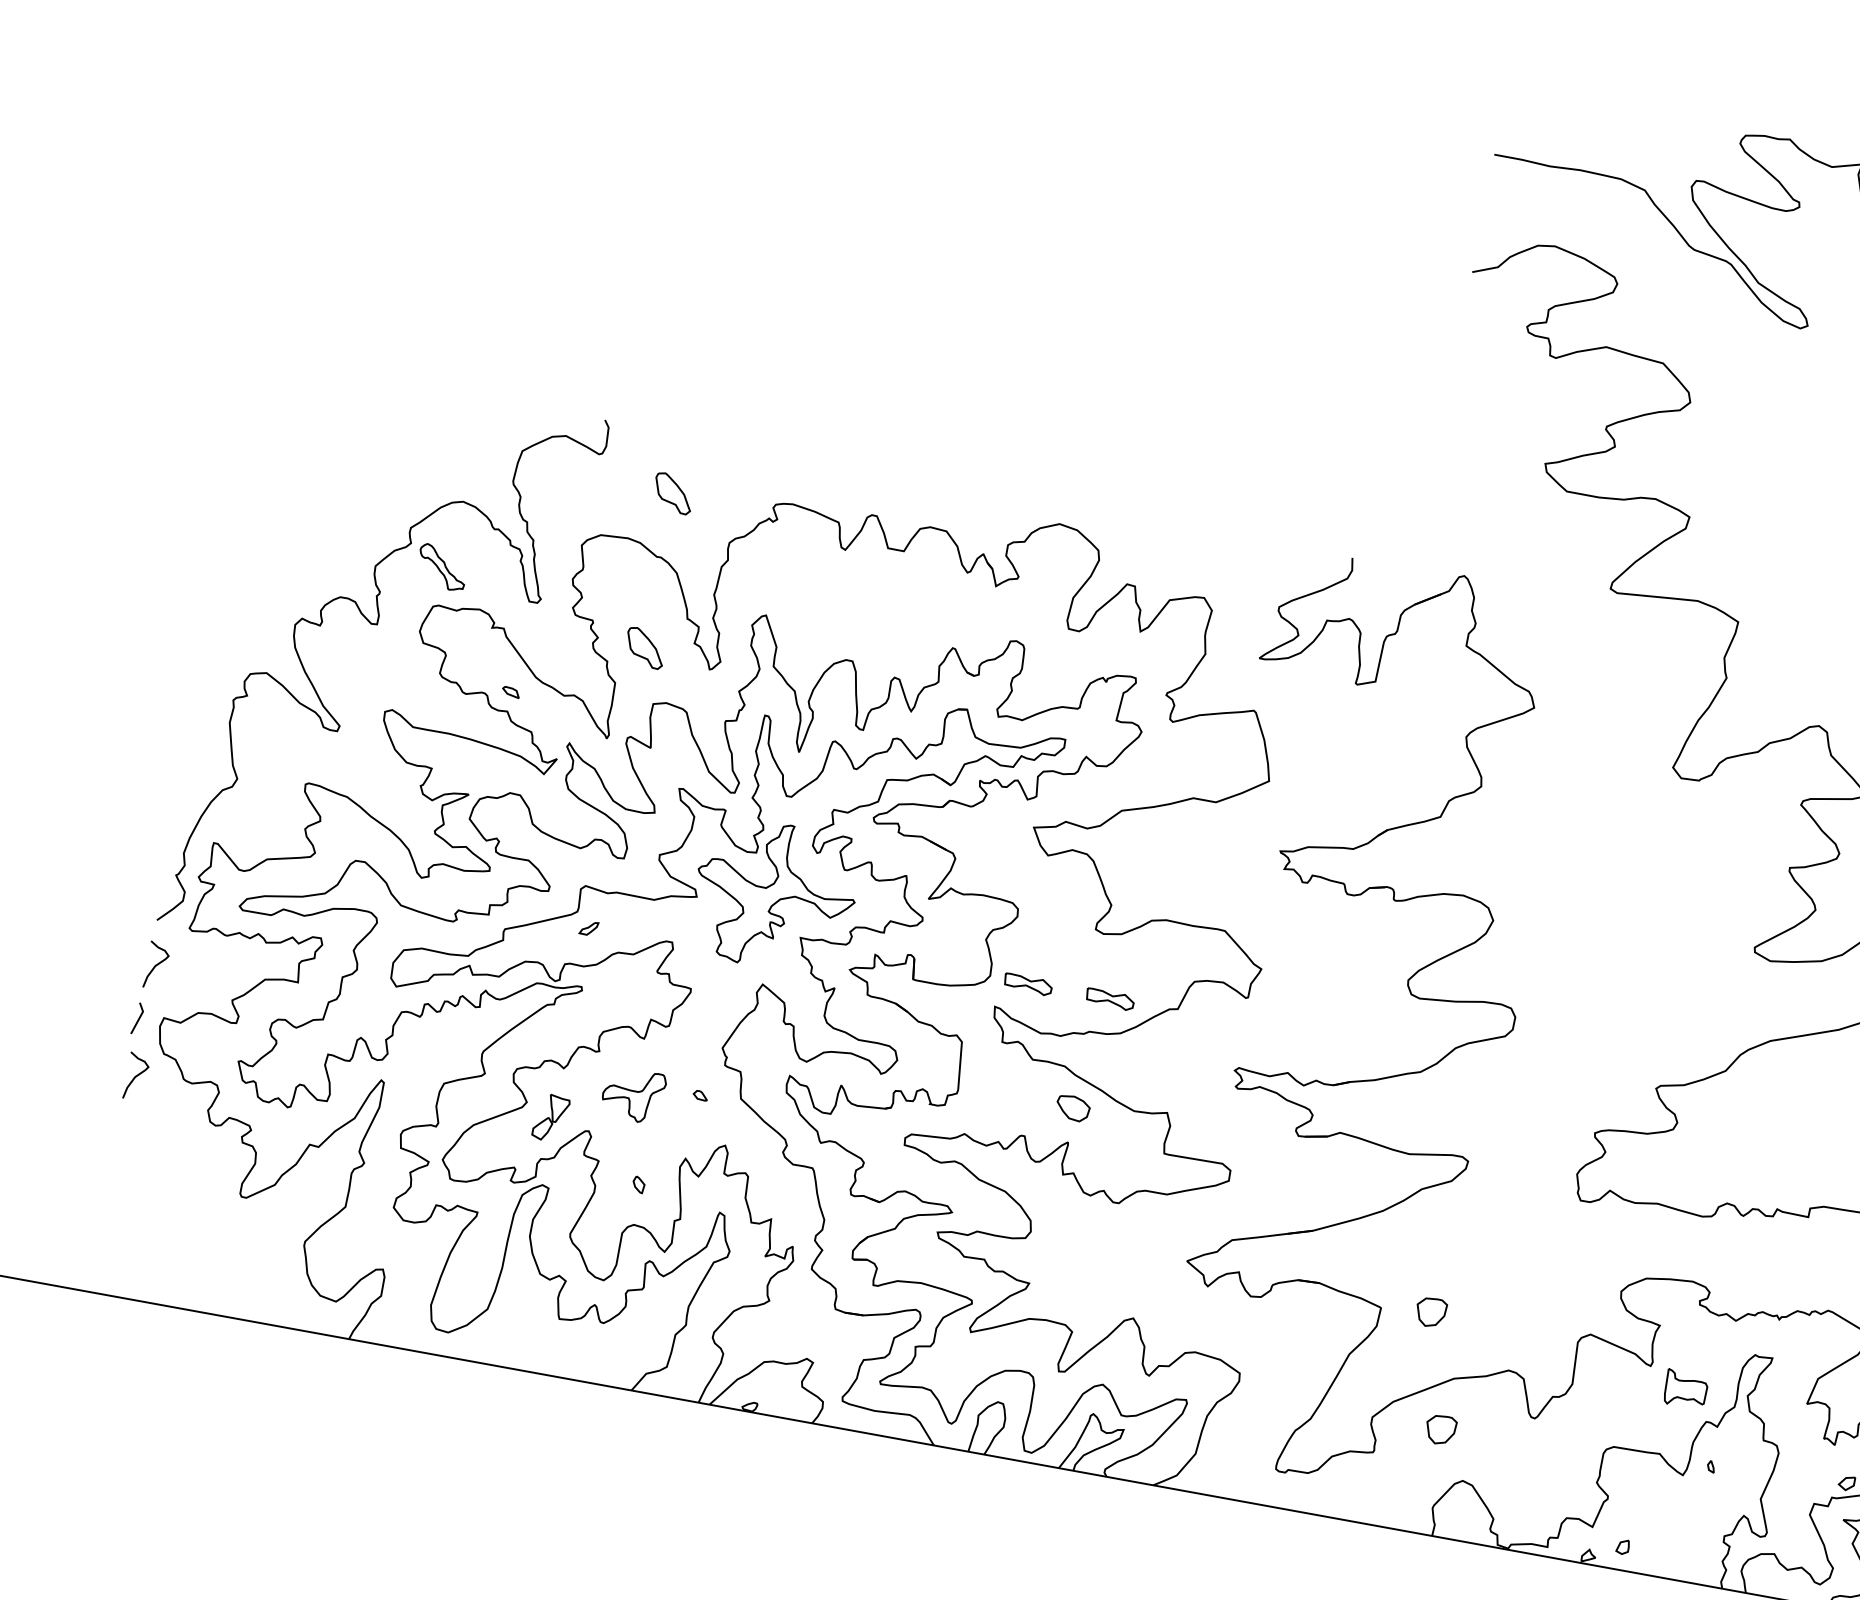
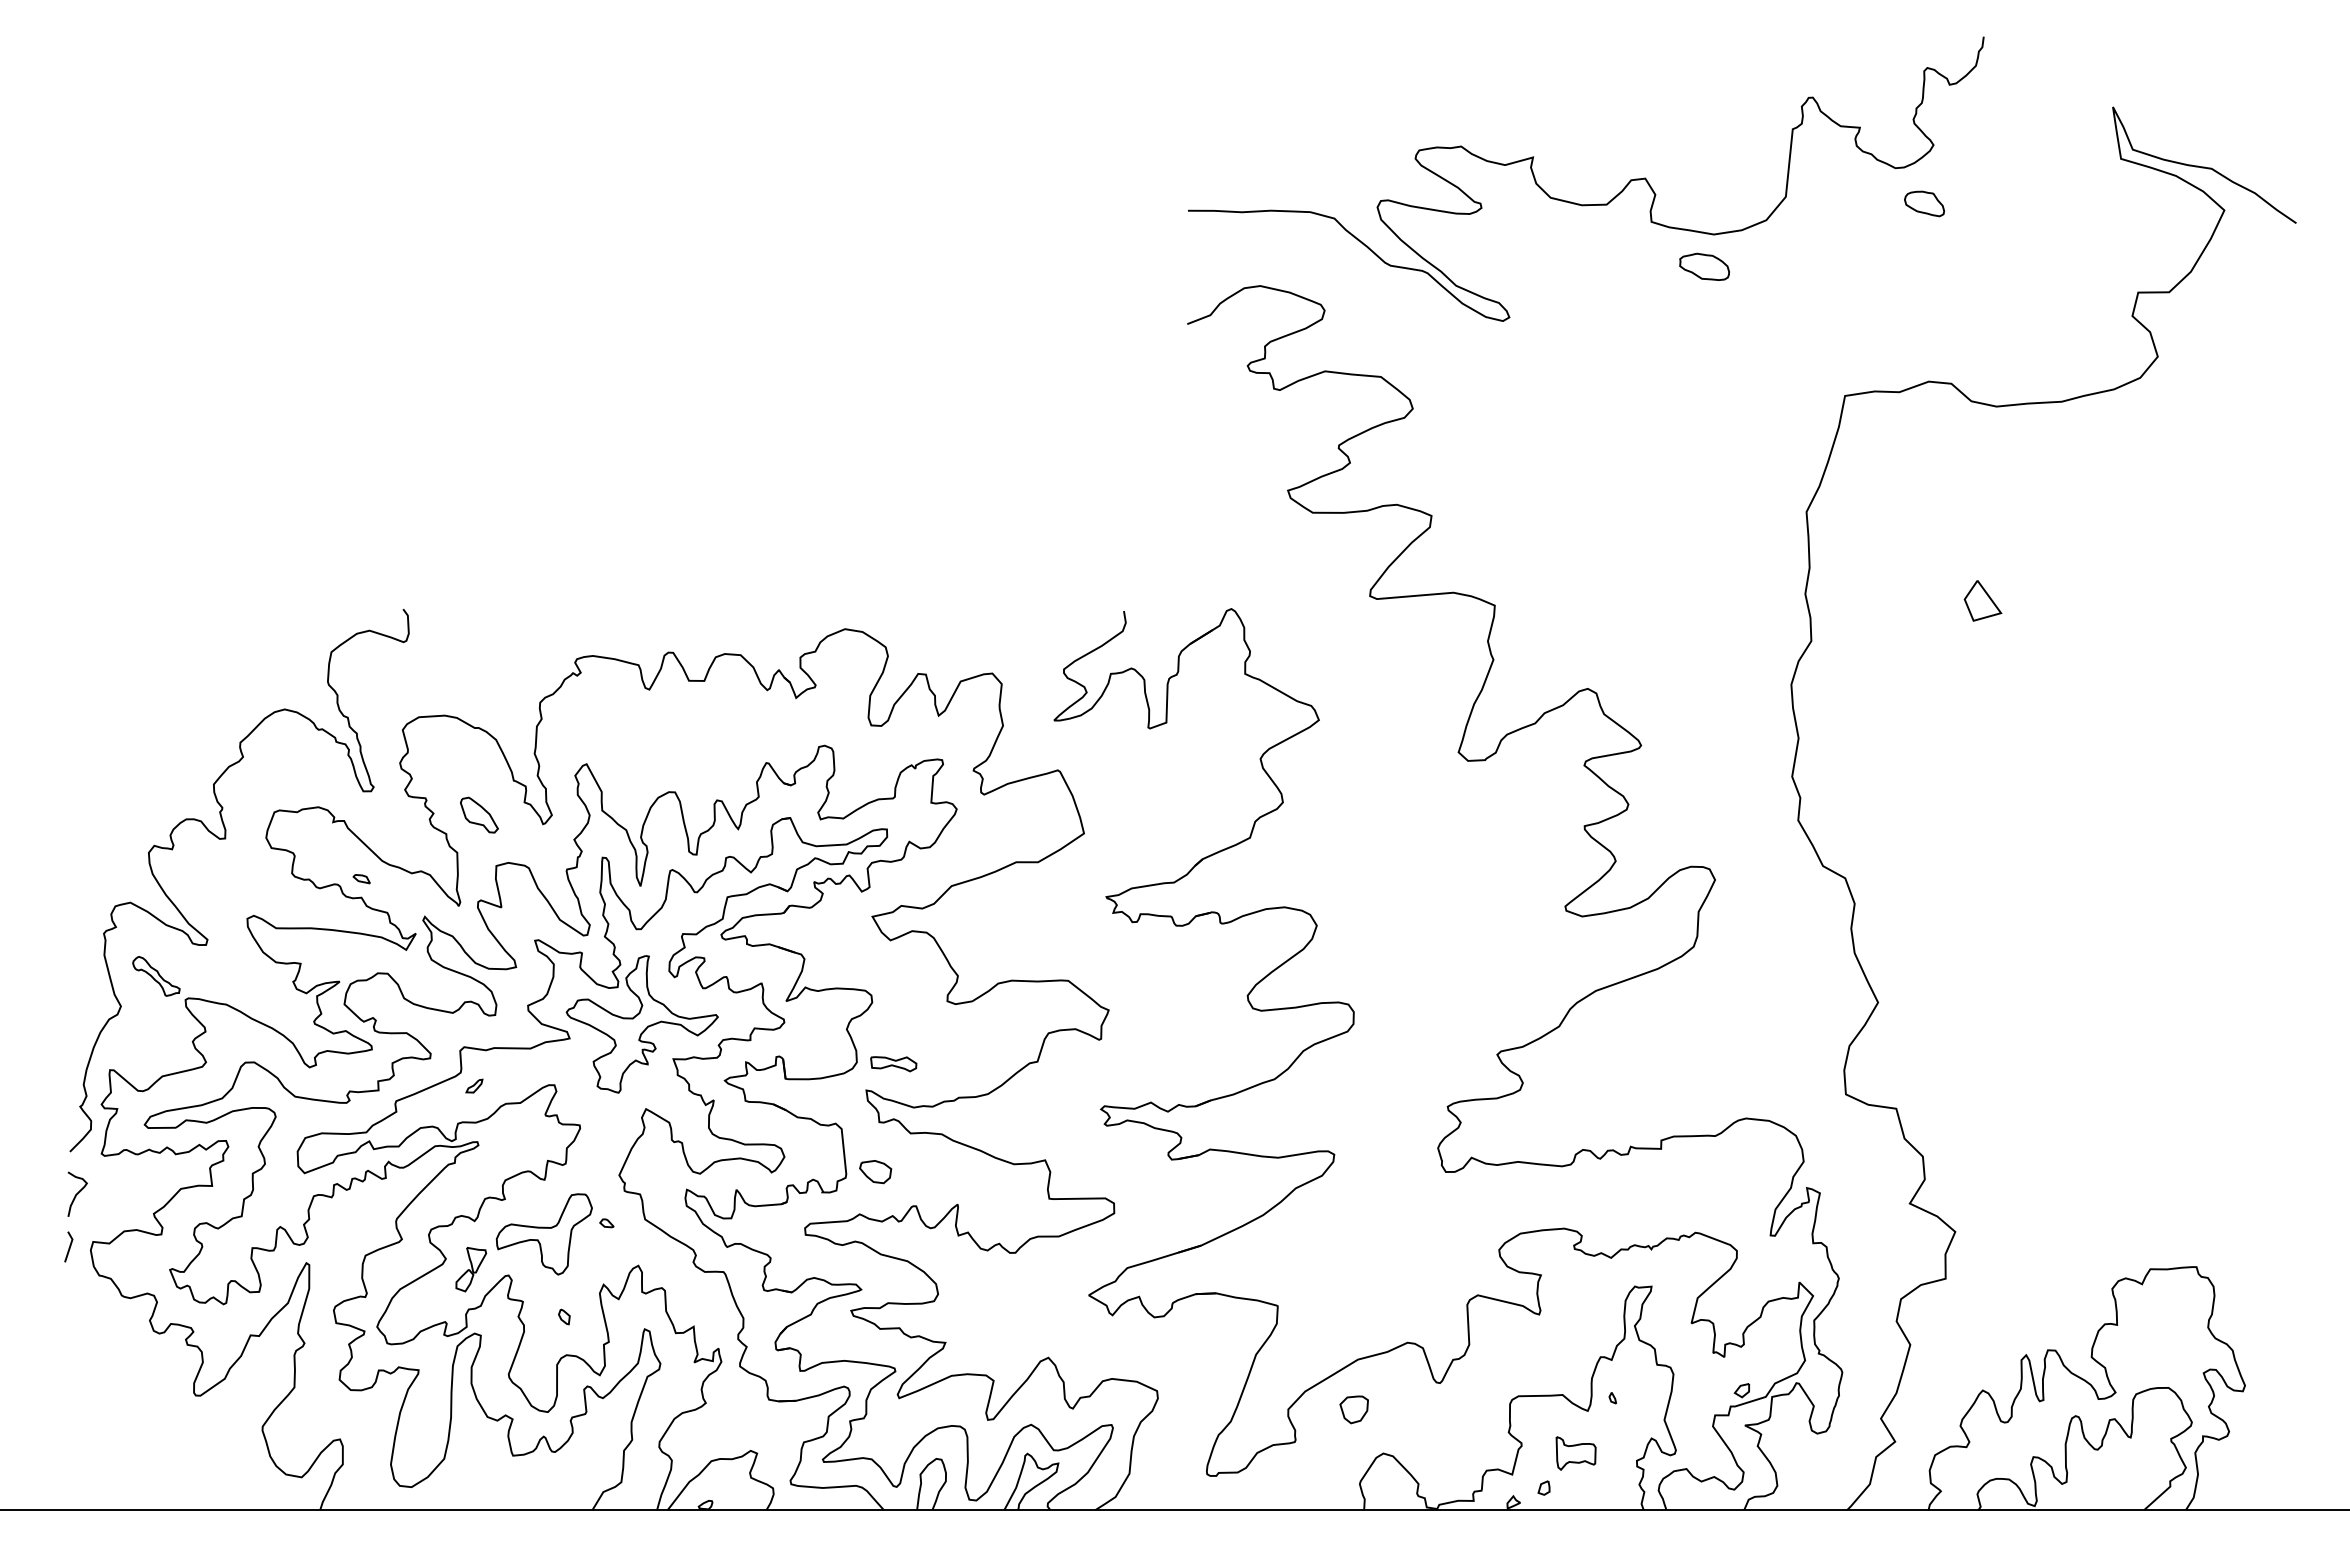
part: (673, 492) -> (479, 665), removed
part: (442, 567) -> (156, 976), moved
part: (1109, 999) -> (972, 1064), removed
curve: (136, 1075) -> (77, 1300), removed
part: (632, 1095) -> (543, 1234), size x1.67
part: (1072, 1108) -> (875, 1172), moved
part: (1430, 1312) -> (1324, 1301), removed
part: (1685, 1389) -> (1575, 1453), moved

